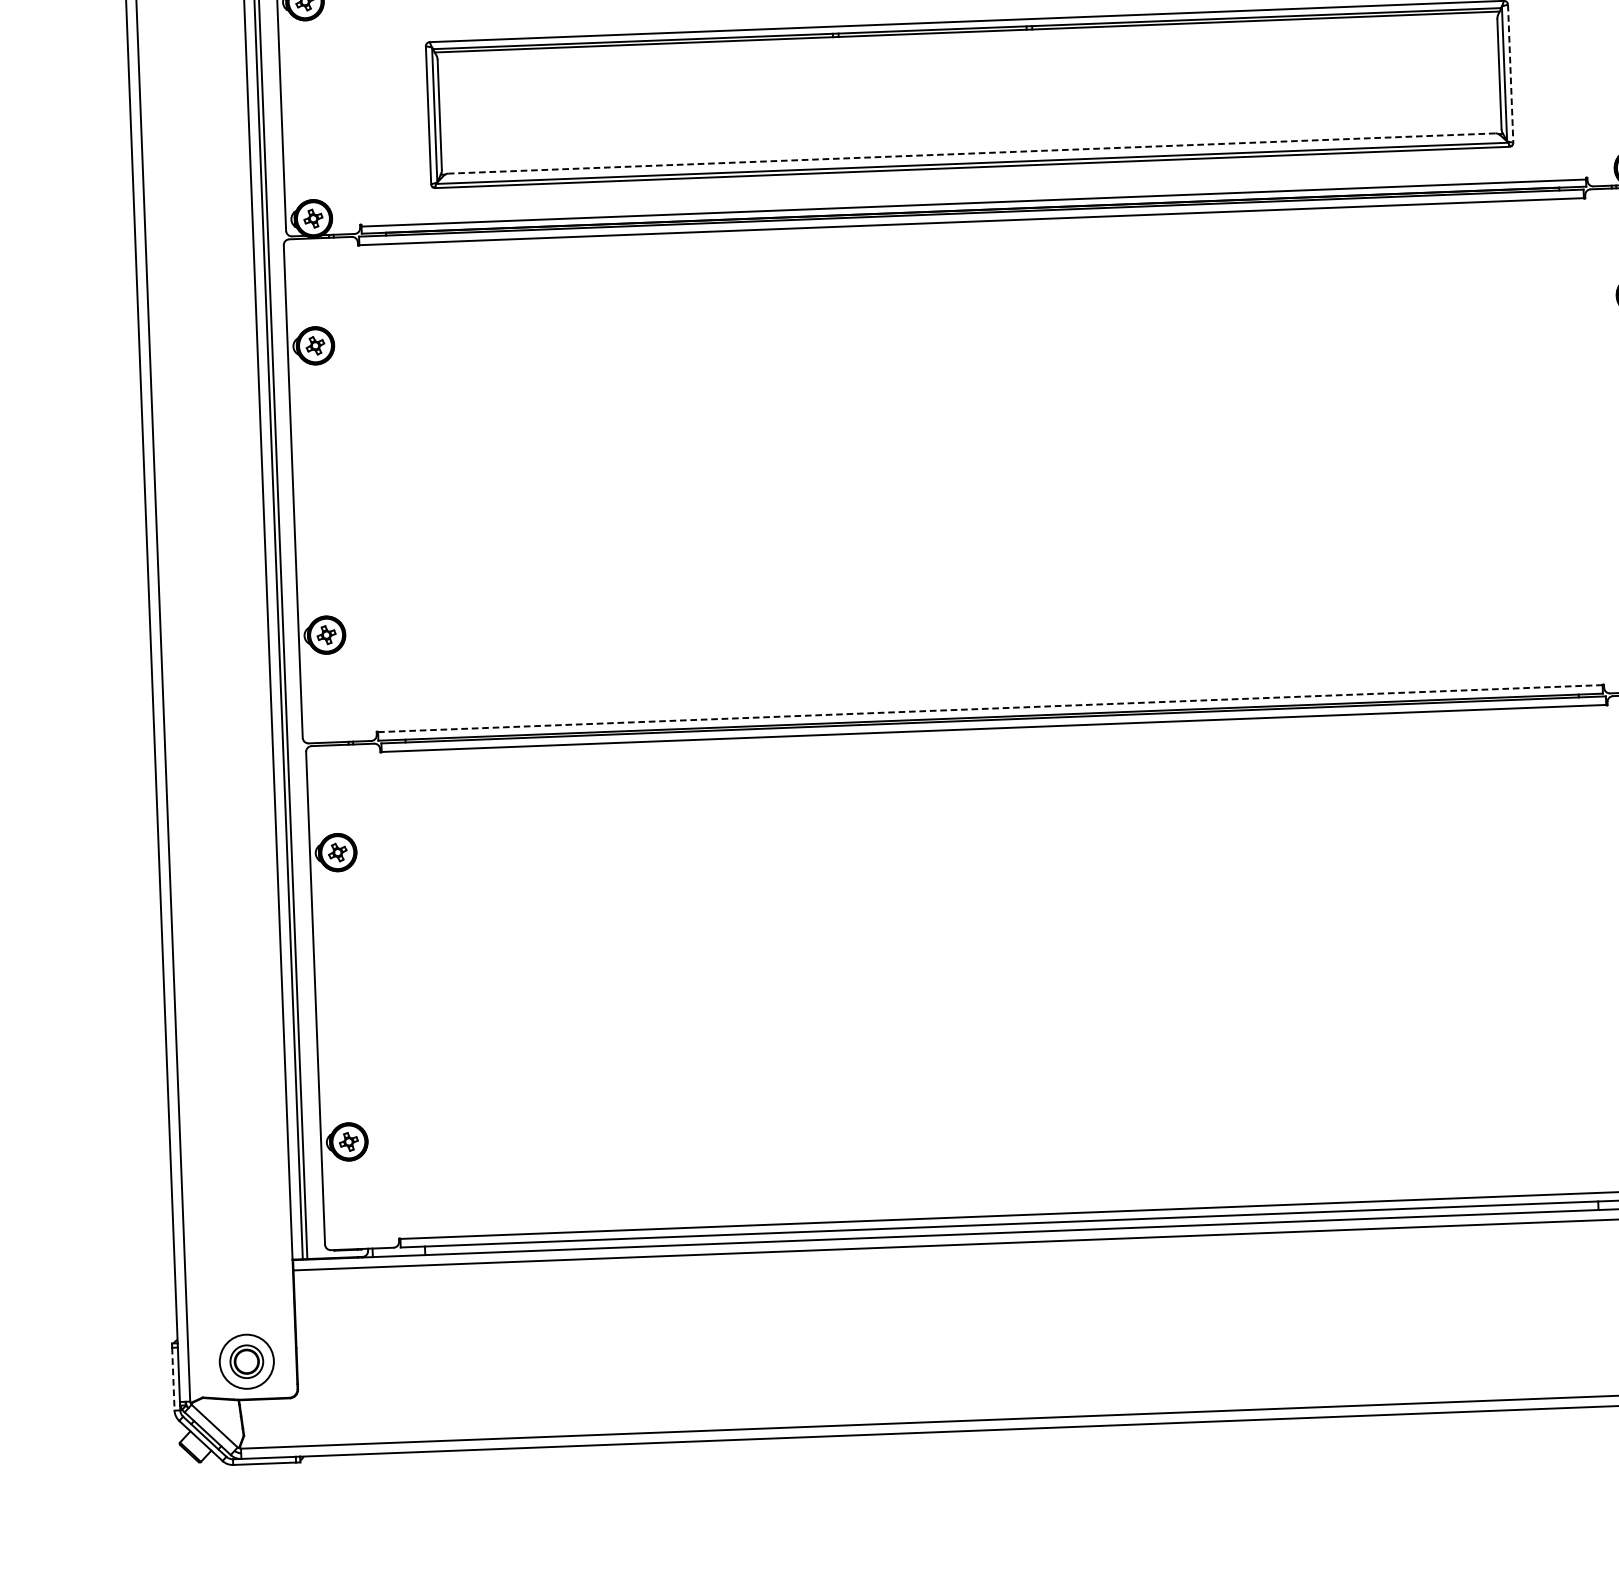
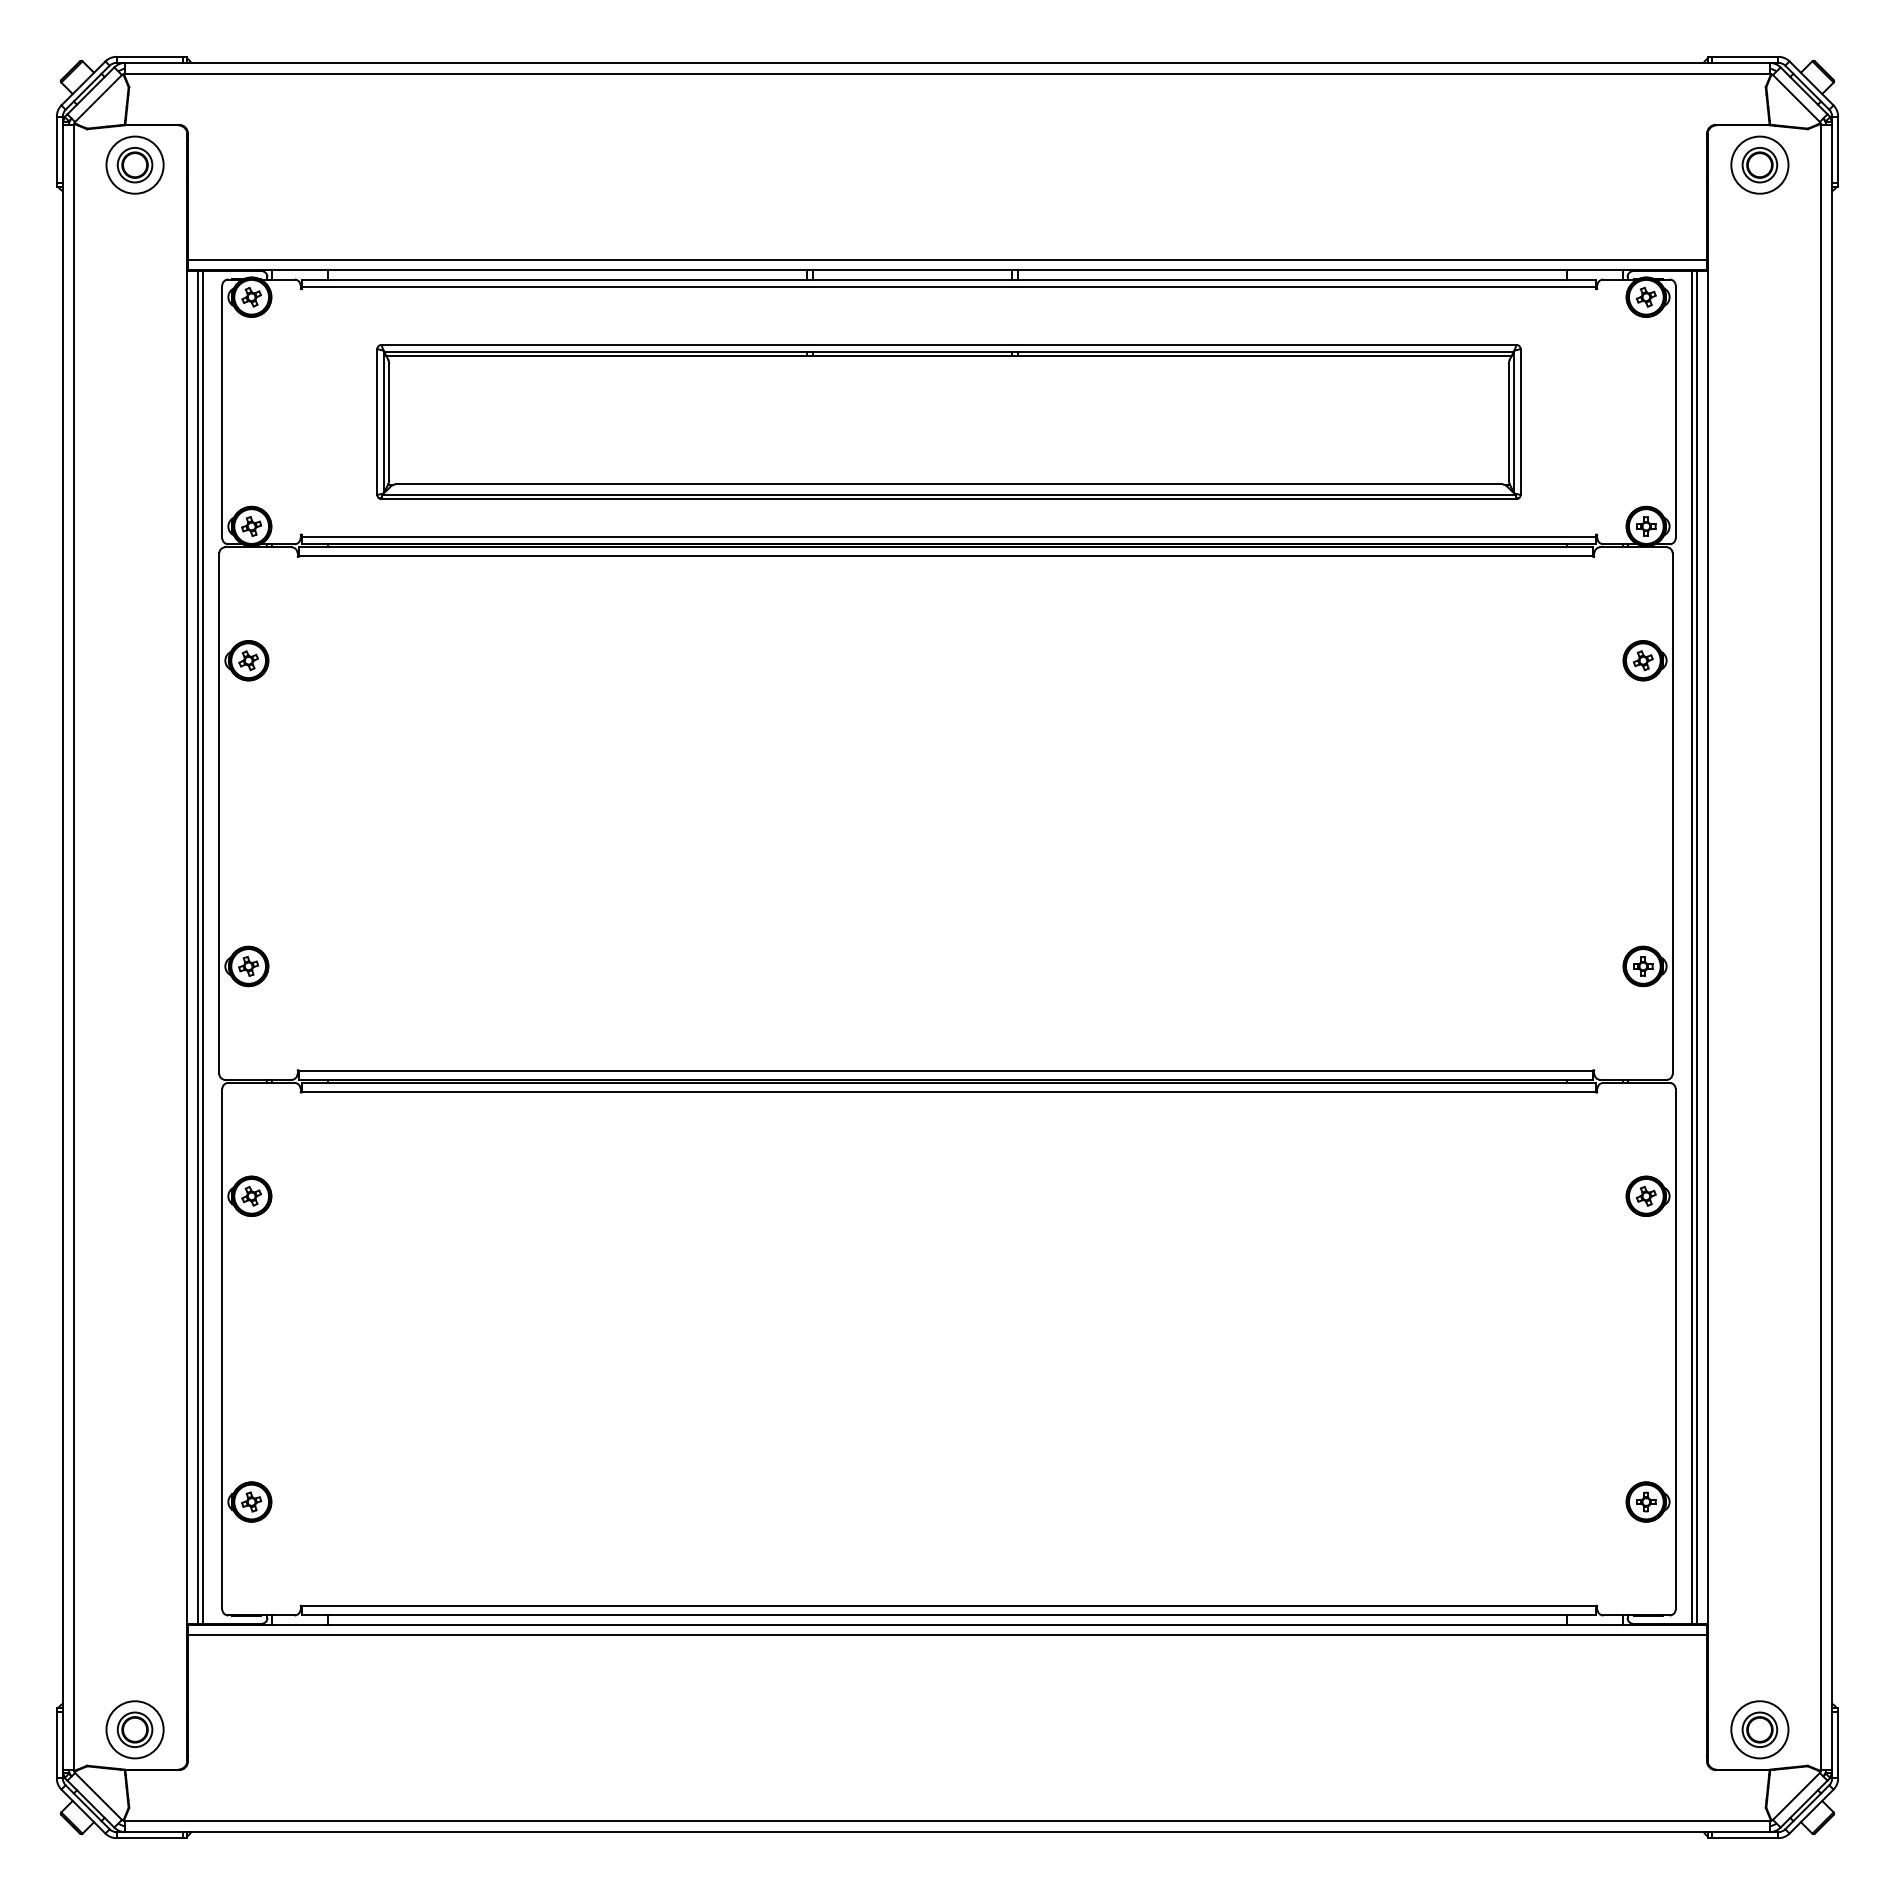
line: (1510, 74) -> (1520, 422), dashed -> solid
line: (971, 153) -> (948, 484), dashed -> solid
line: (989, 708) -> (945, 1070), dashed -> solid
line: (173, 1379) -> (56, 1745), dashed -> solid

